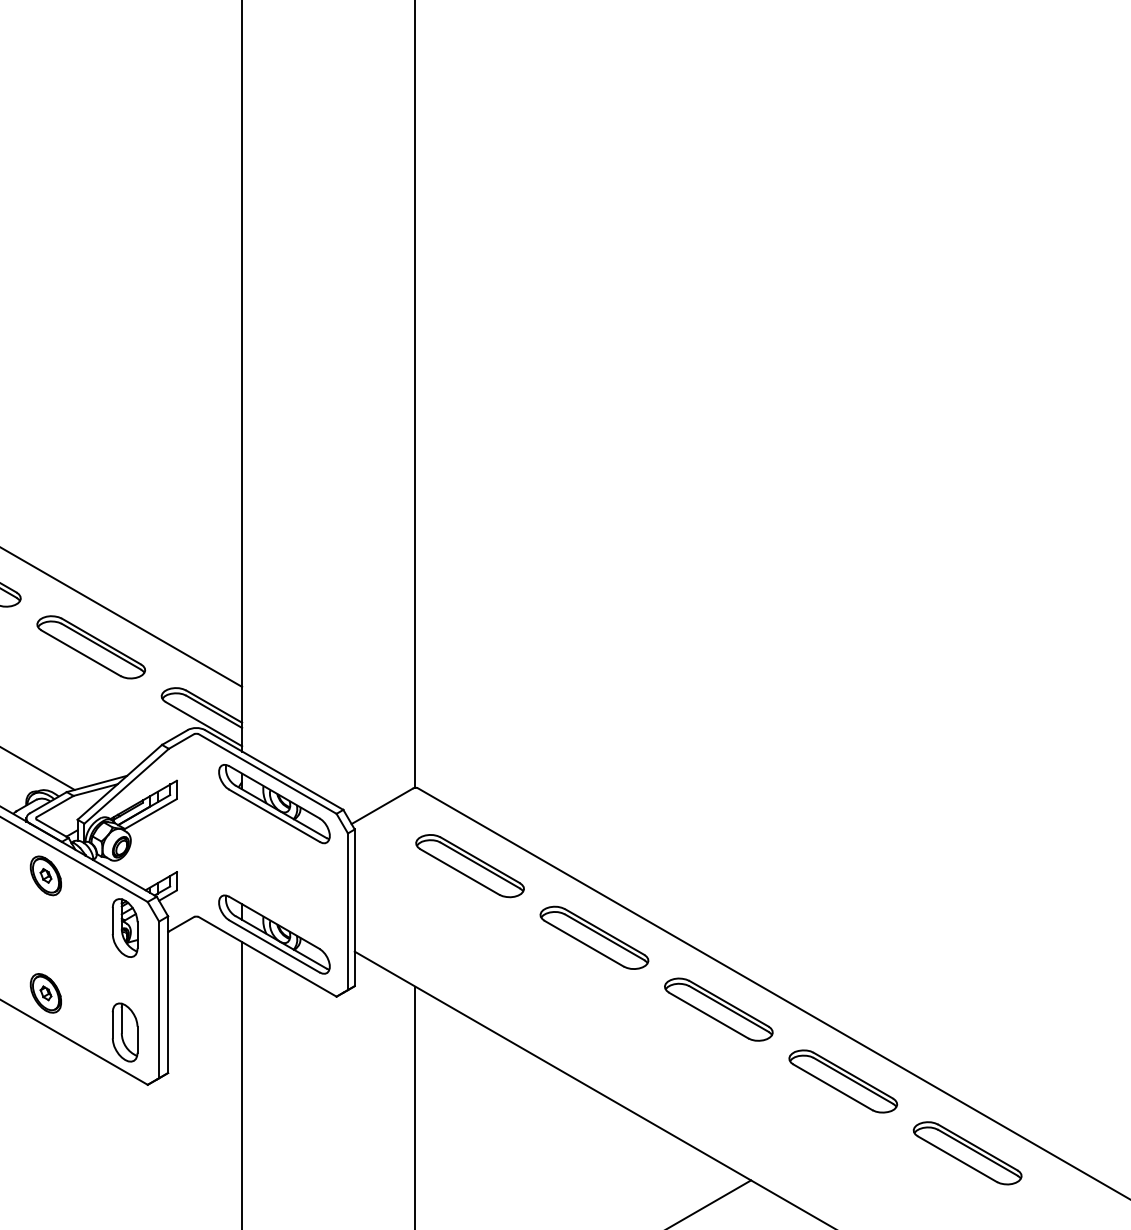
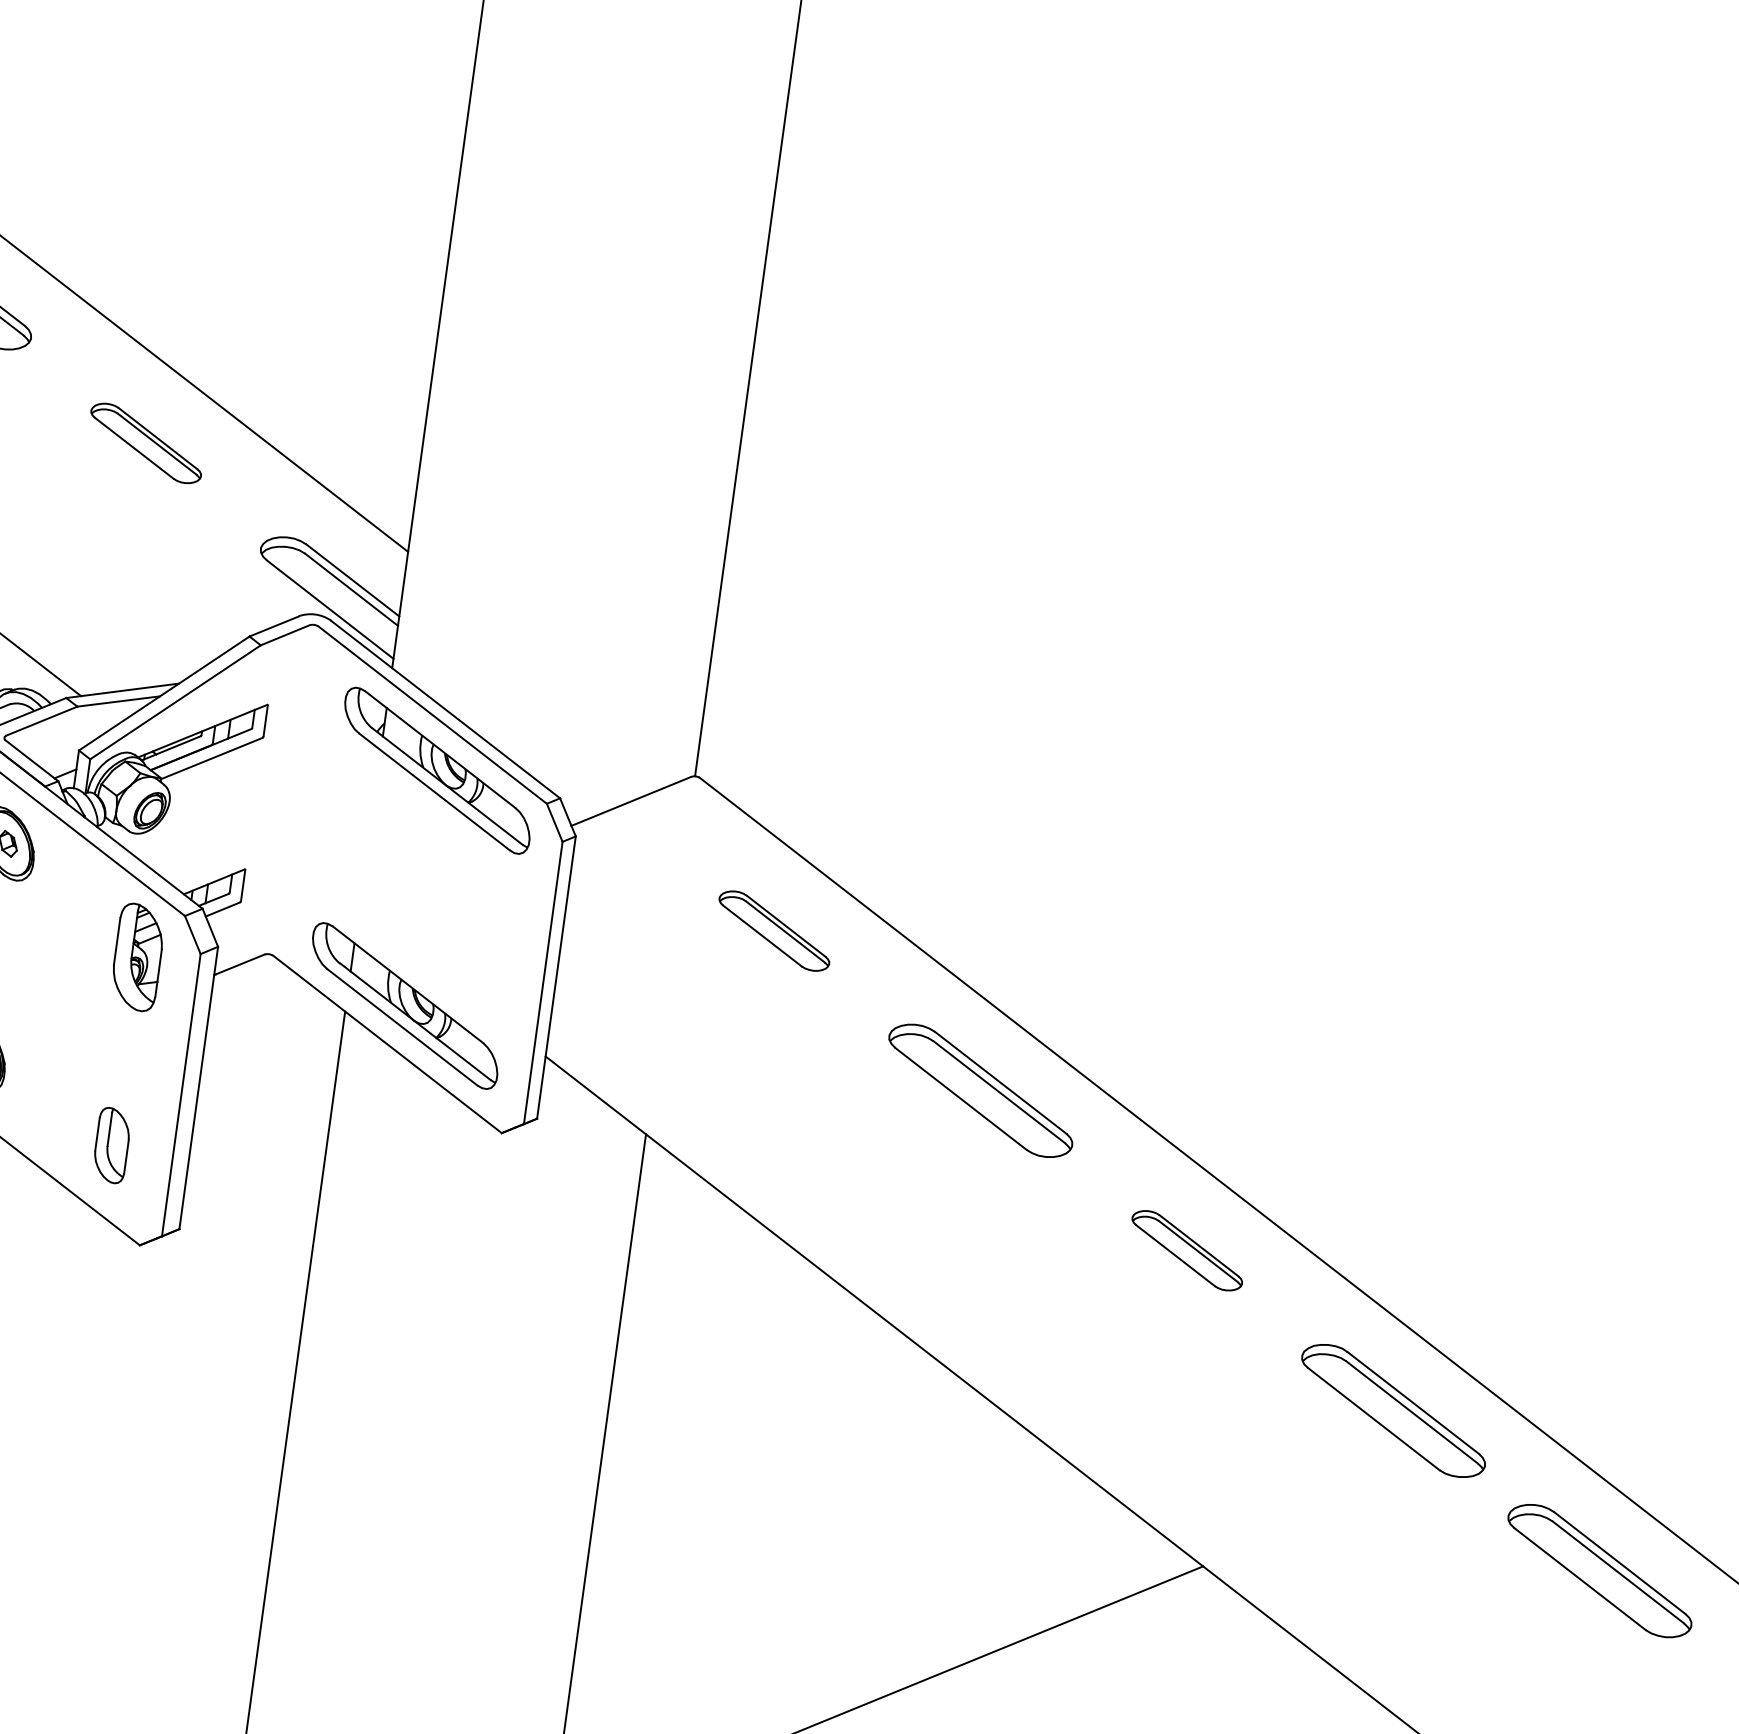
part: (91, 647) -> (146, 443), size x0.6
part: (469, 866) -> (773, 931), size x0.6
part: (718, 1009) -> (1186, 1250), size x0.6
part: (124, 1032) -> (110, 1145), size x0.7

